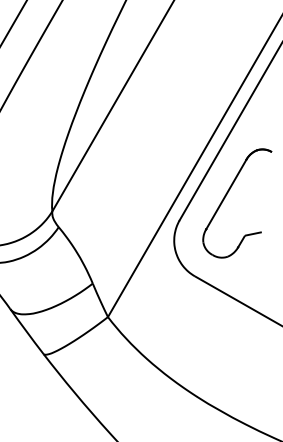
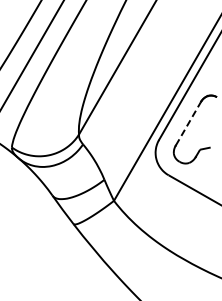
line: (226, 193) -> (188, 123), solid -> dashed

